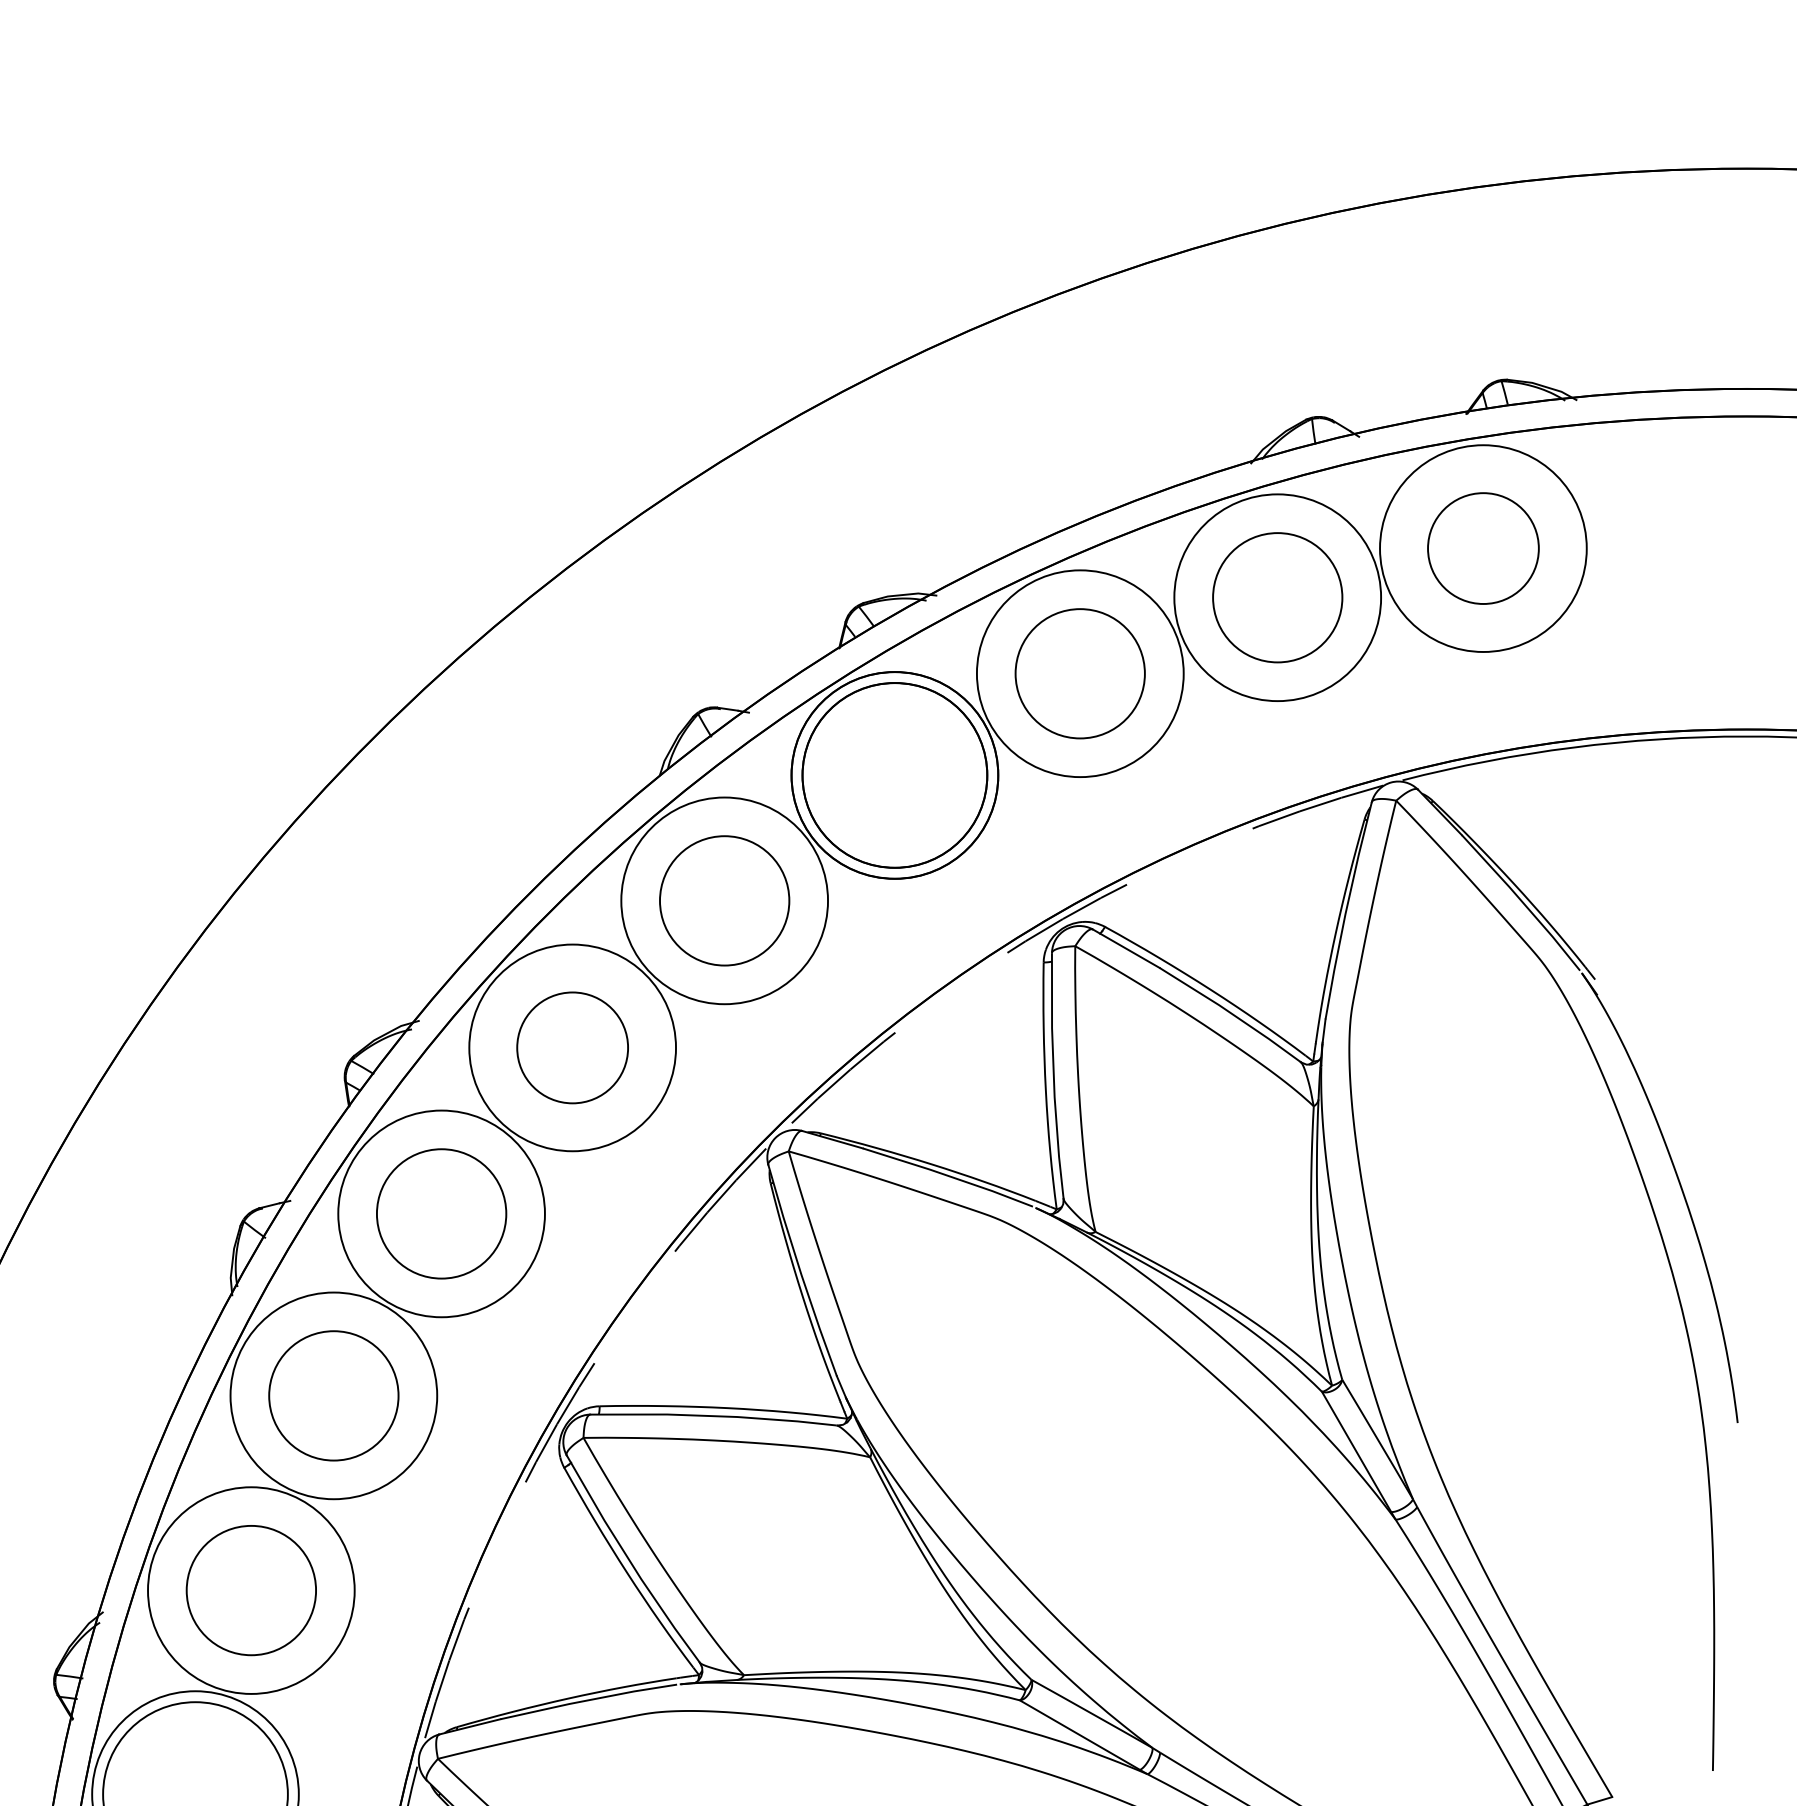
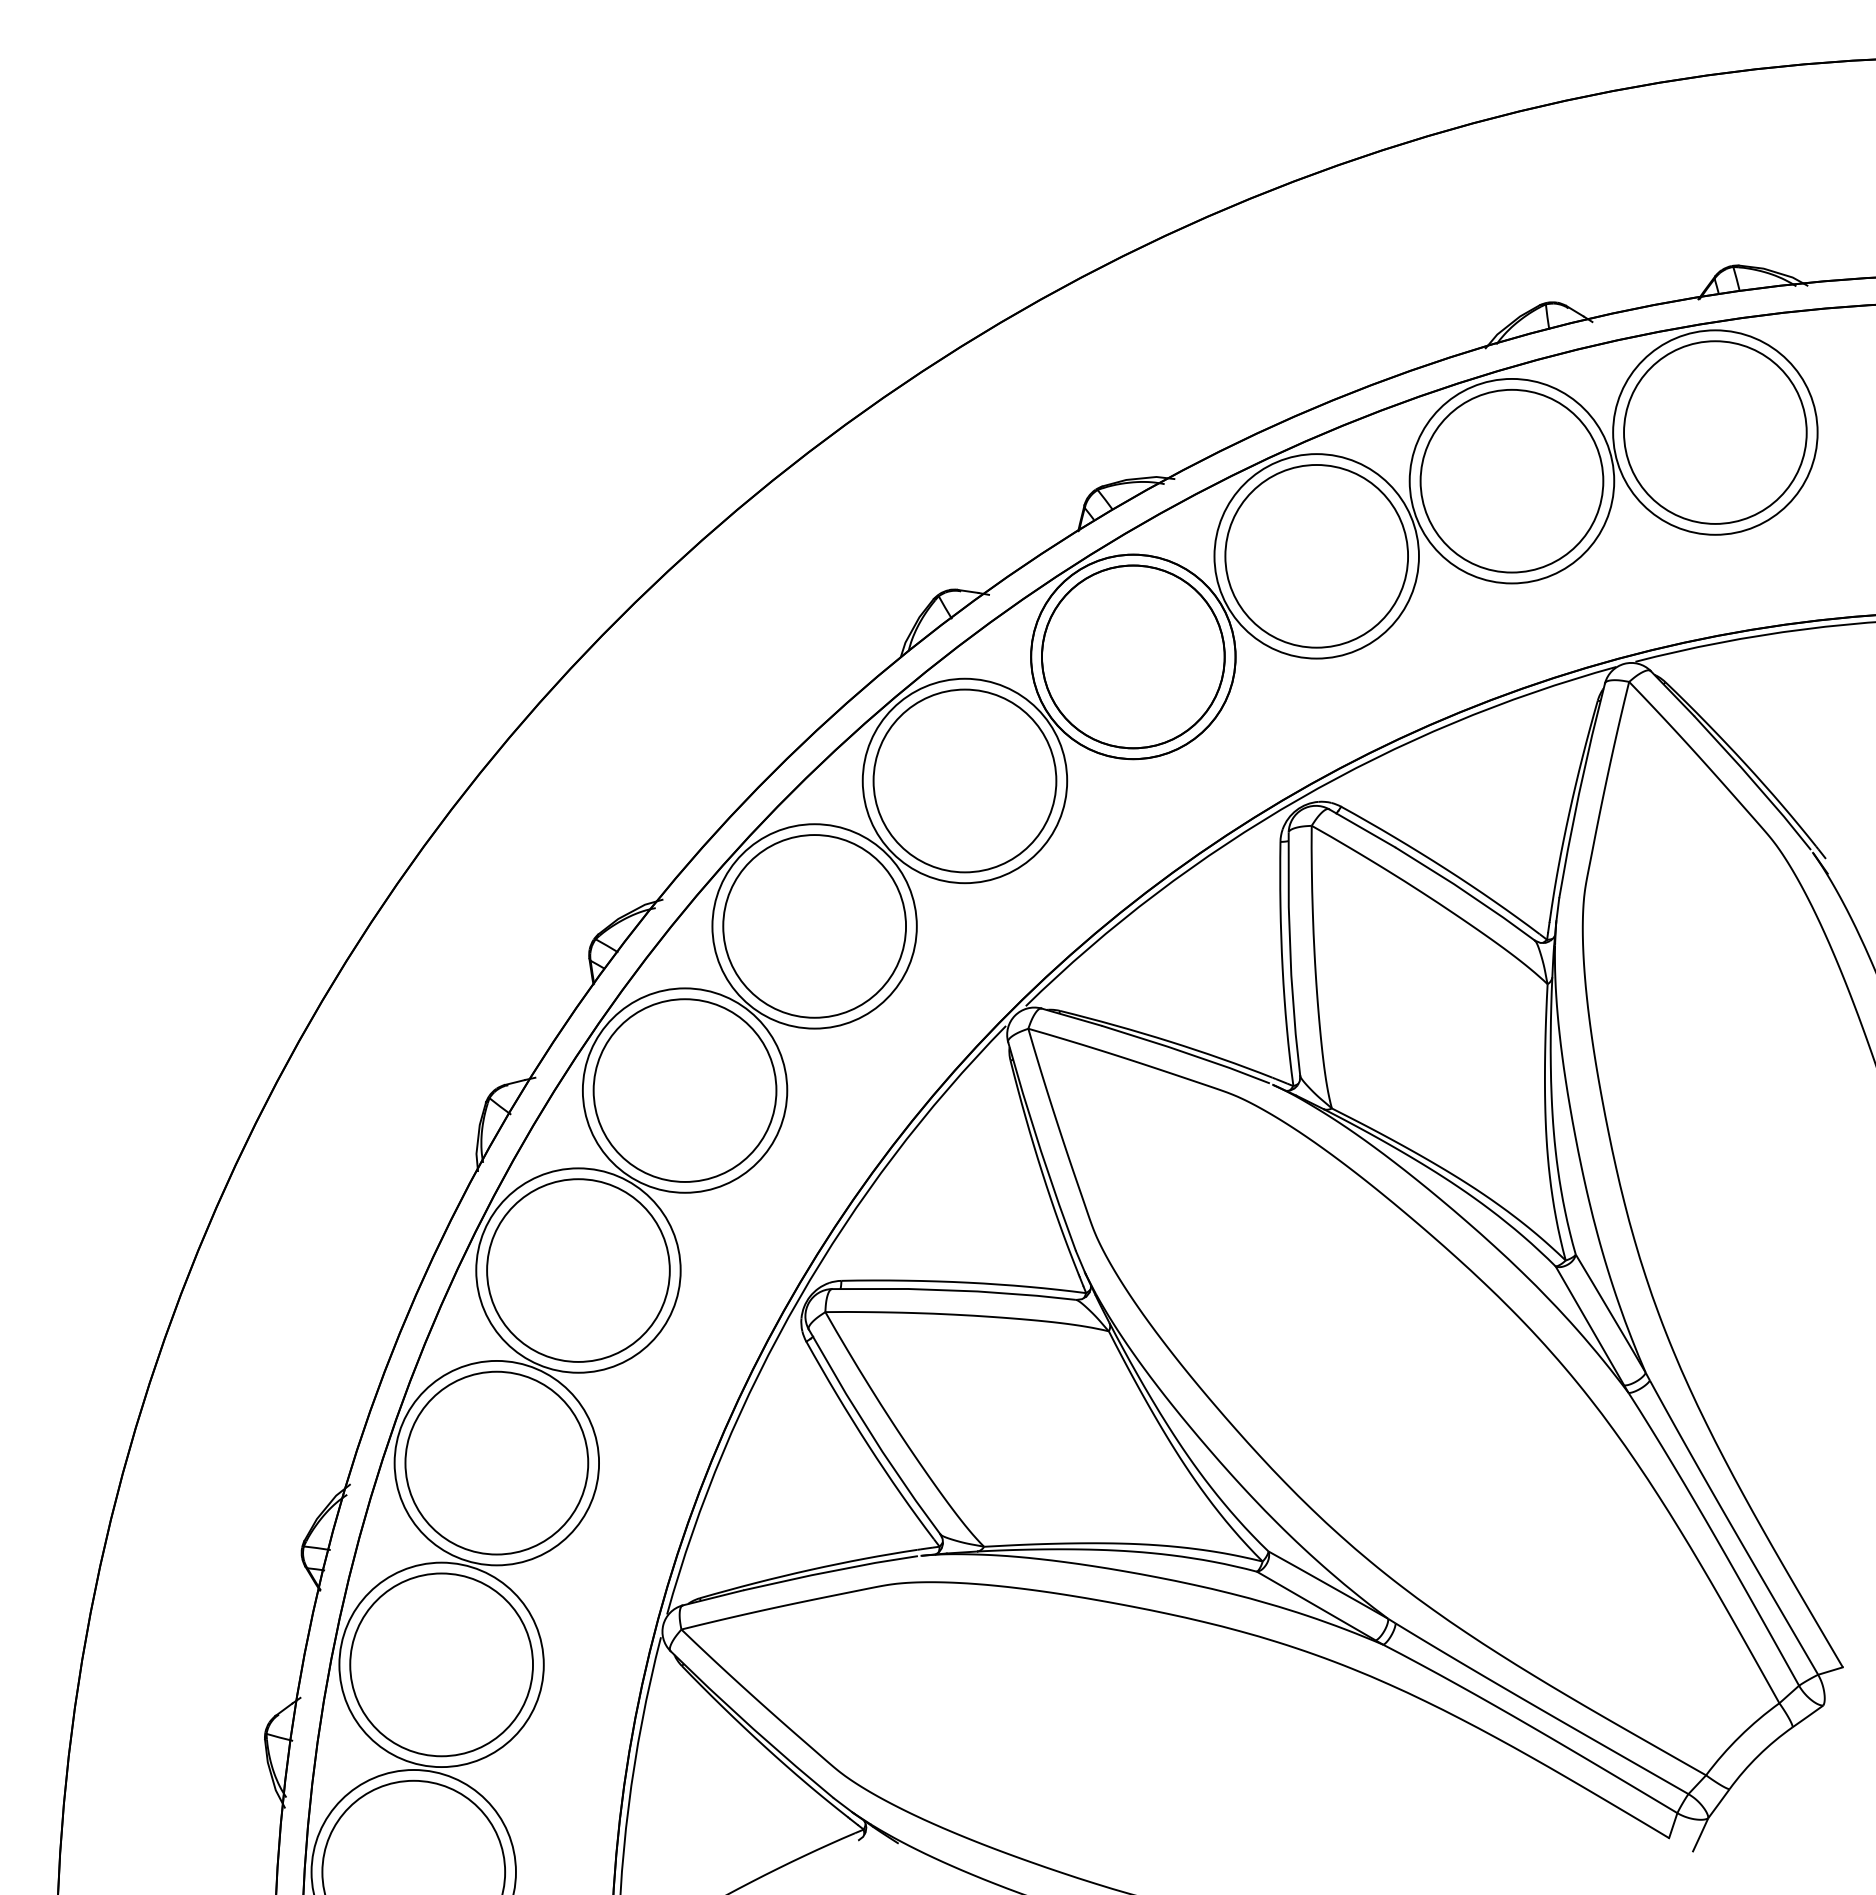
circle: (1483, 548) -> (1715, 432), size x1.67
circle: (1277, 597) -> (1511, 480), size x1.43
circle: (1080, 673) -> (1316, 556), size x1.43
circle: (724, 900) -> (964, 780), size x1.43
arc: (1062, 918) -> (1299, 798), dashed -> solid
circle: (572, 1048) -> (814, 926), size x1.67
circle: (441, 1213) -> (684, 1090), size x1.43
circle: (333, 1395) -> (578, 1270), size x1.43
arc: (557, 1424) -> (799, 1298), dashed -> solid
circle: (250, 1589) -> (496, 1462), size x1.43

